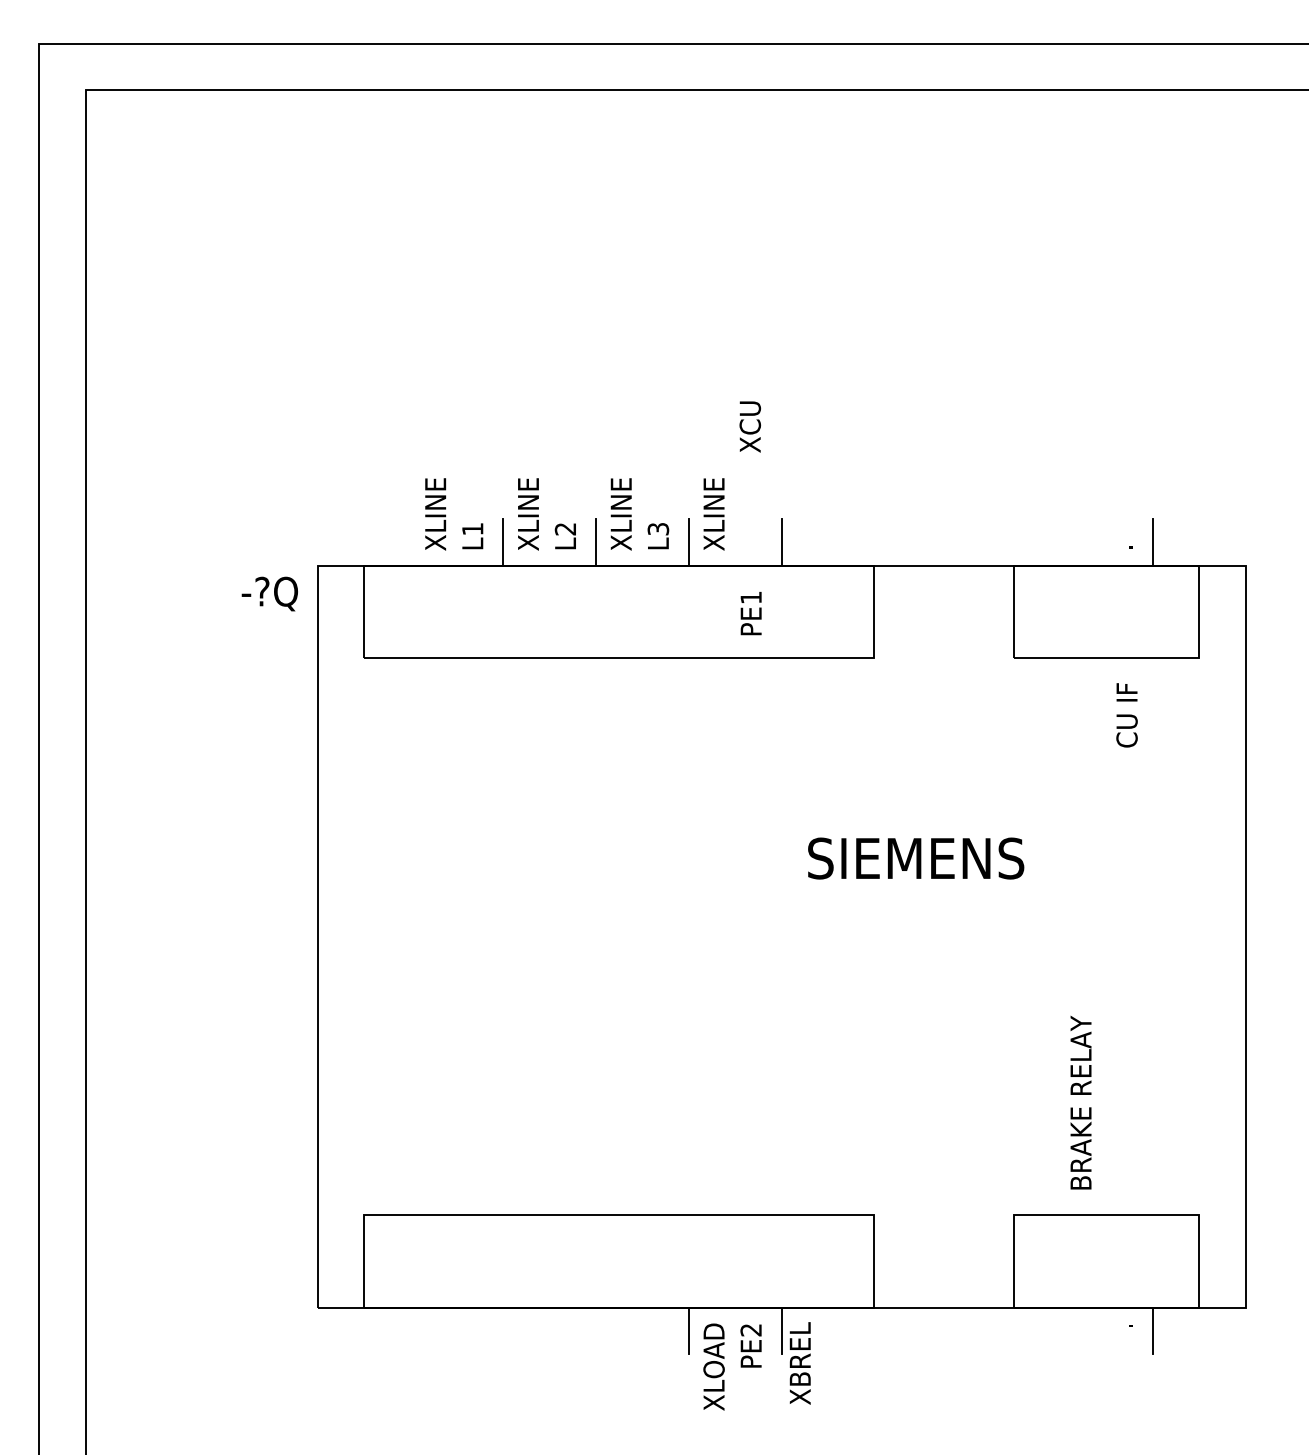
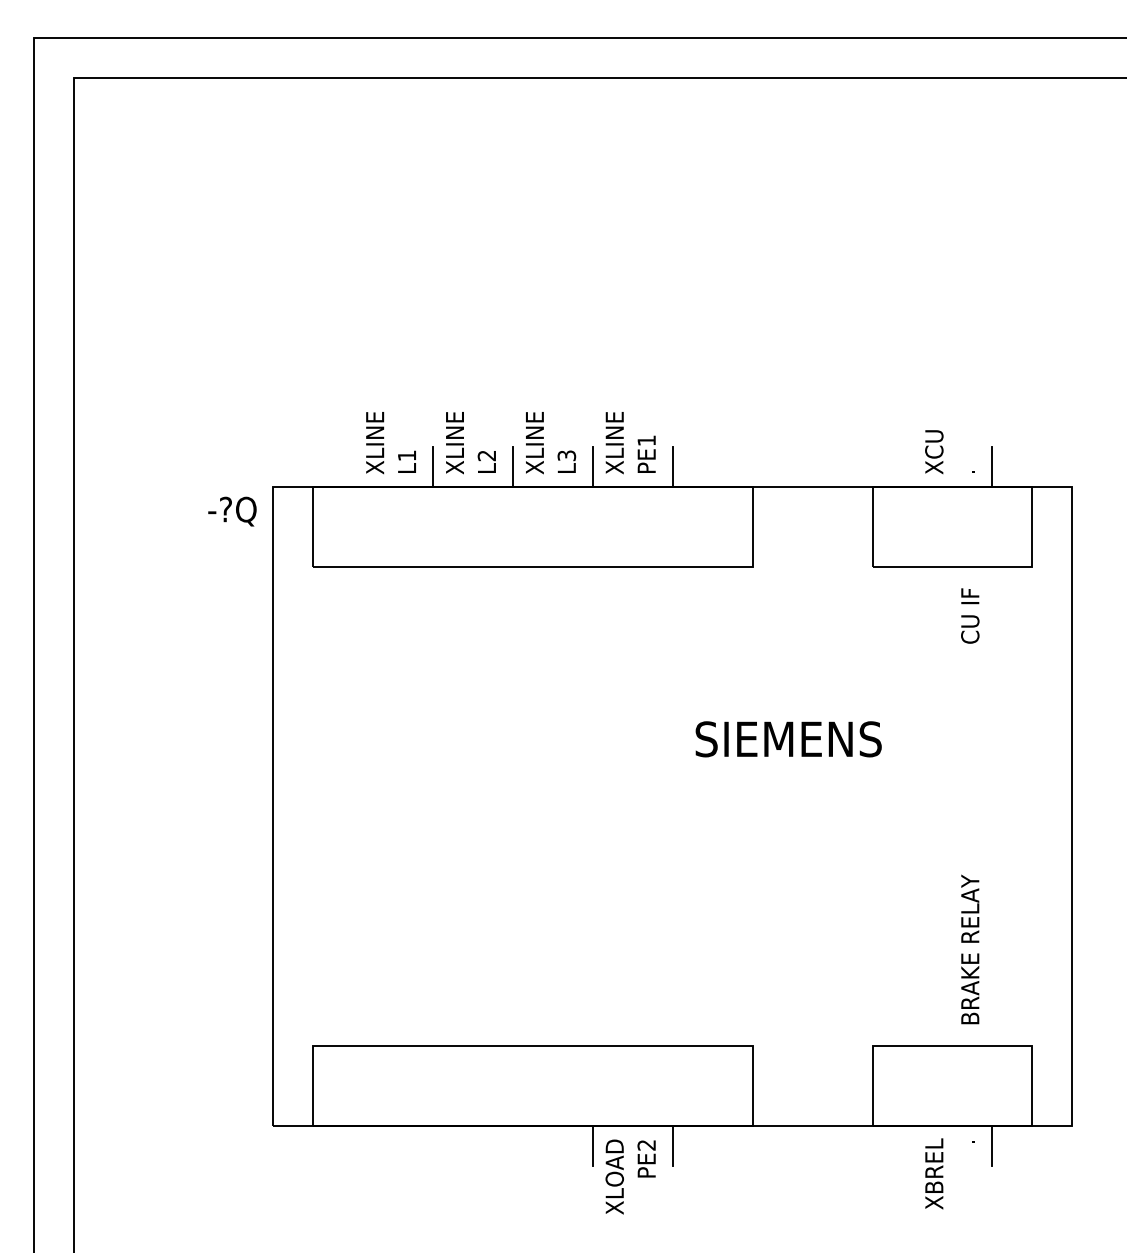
text: (750, 426) -> (934, 451), moved
text: (750, 613) -> (646, 454), moved
text: (1080, 1102) -> (969, 949), moved
text: (799, 1363) -> (933, 1173), moved

